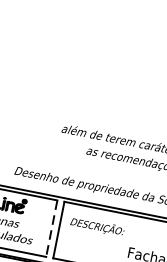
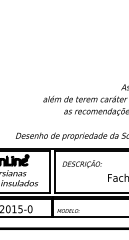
line: (52, 228) -> (50, 171), dashed -> solid

